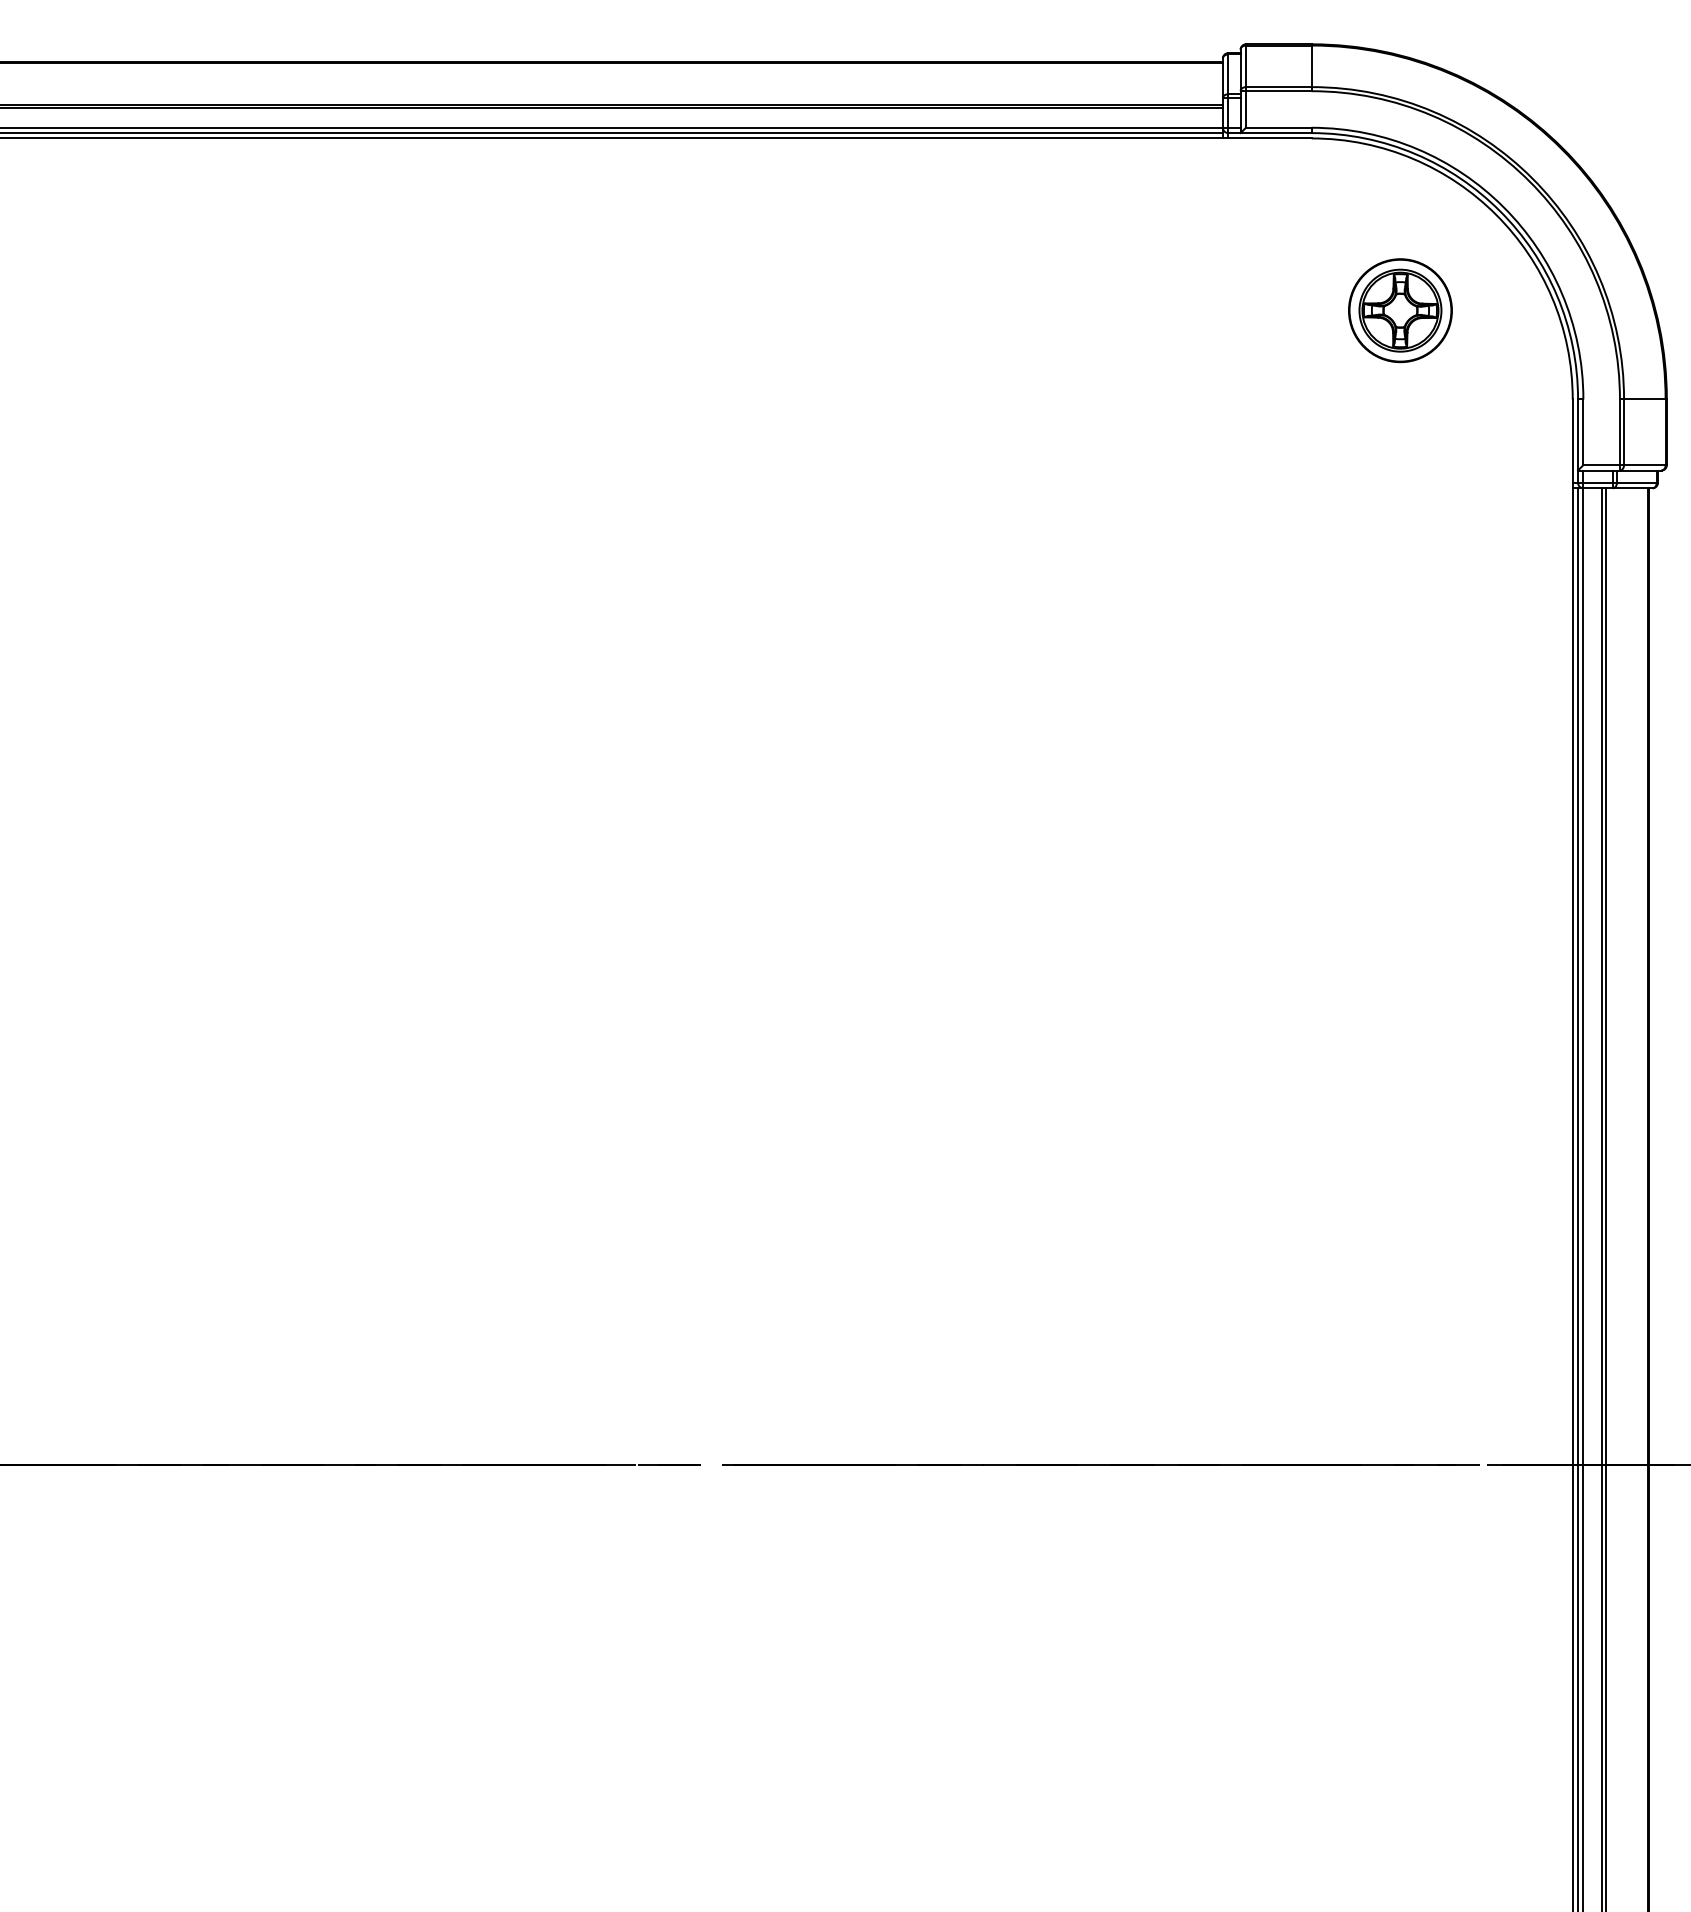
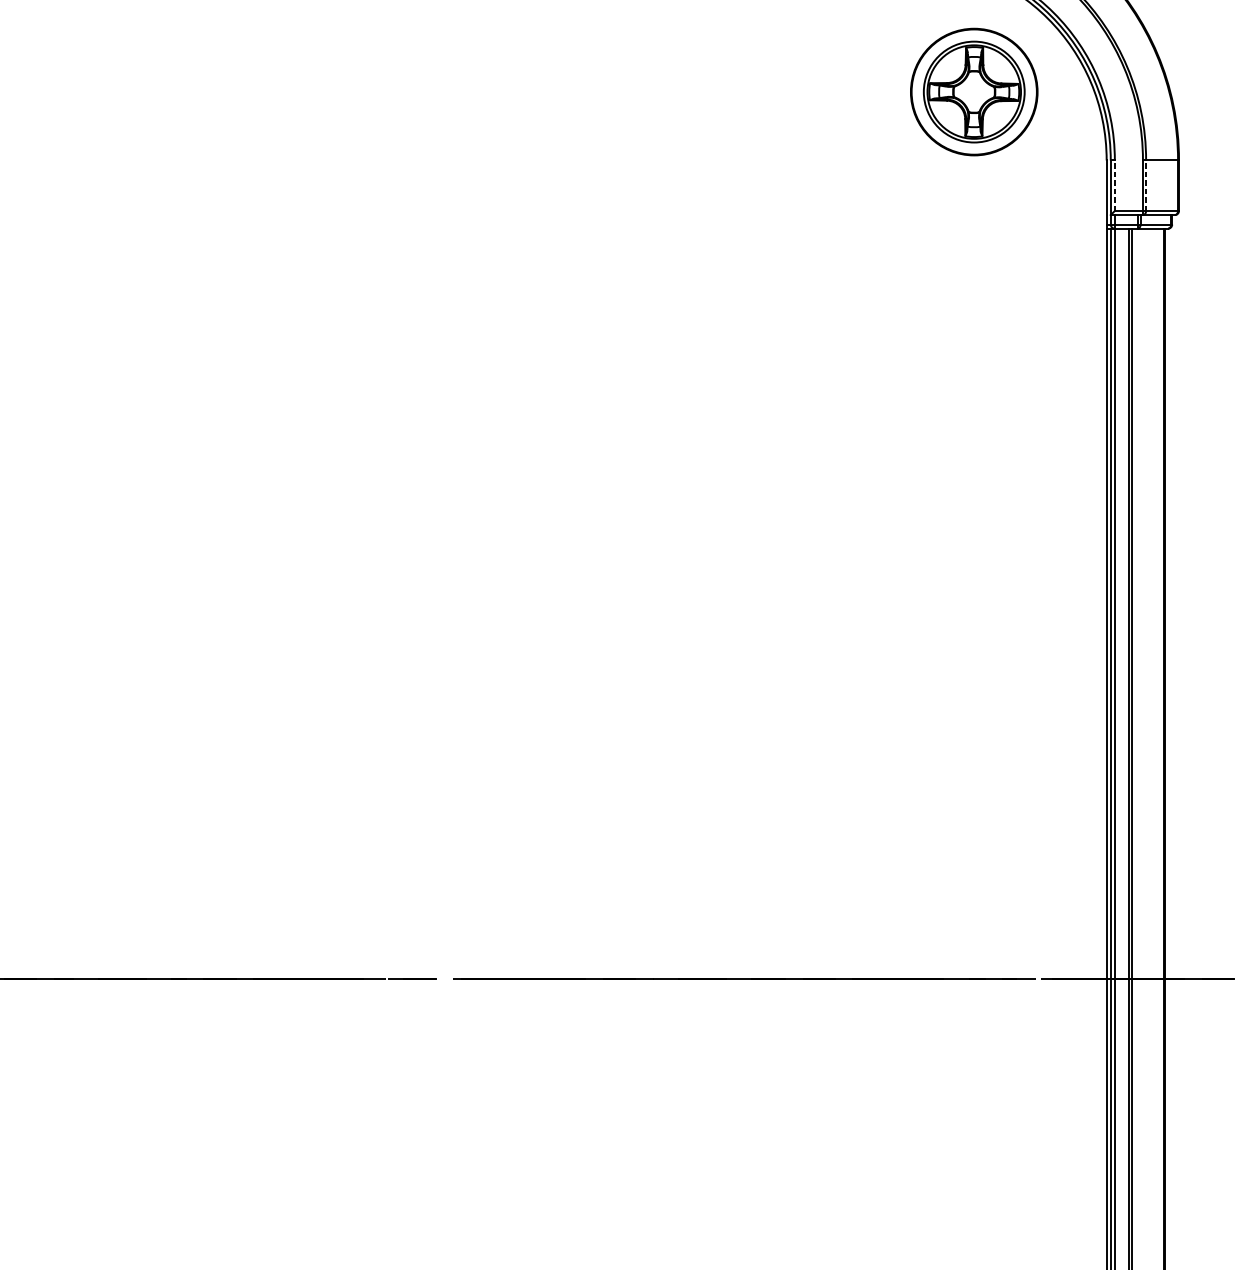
part: (1400, 310) -> (974, 92), size x1.6
line: (1583, 432) -> (1114, 185), solid -> dashed
line: (1624, 432) -> (1146, 185), solid -> dashed

